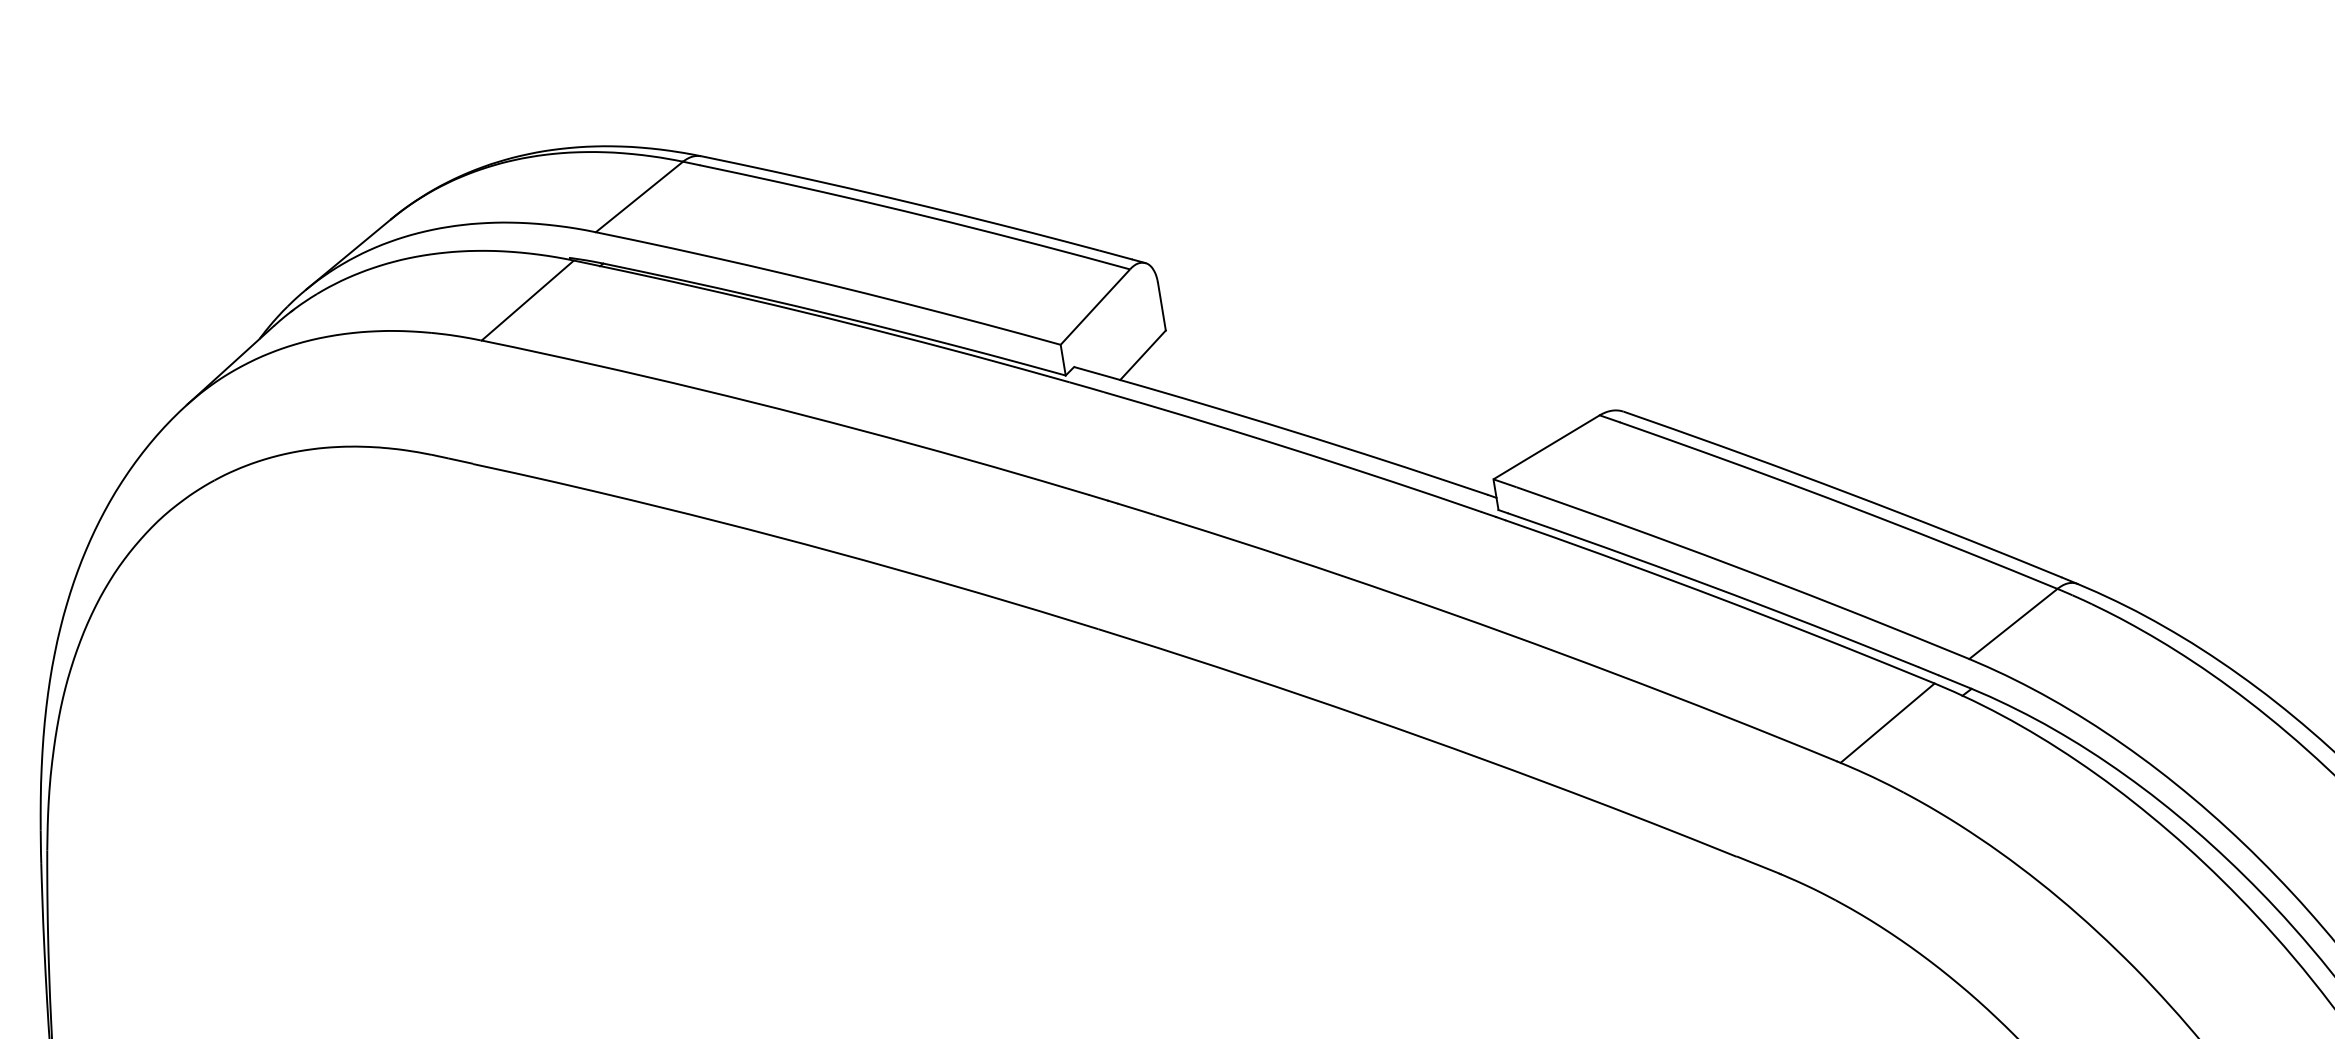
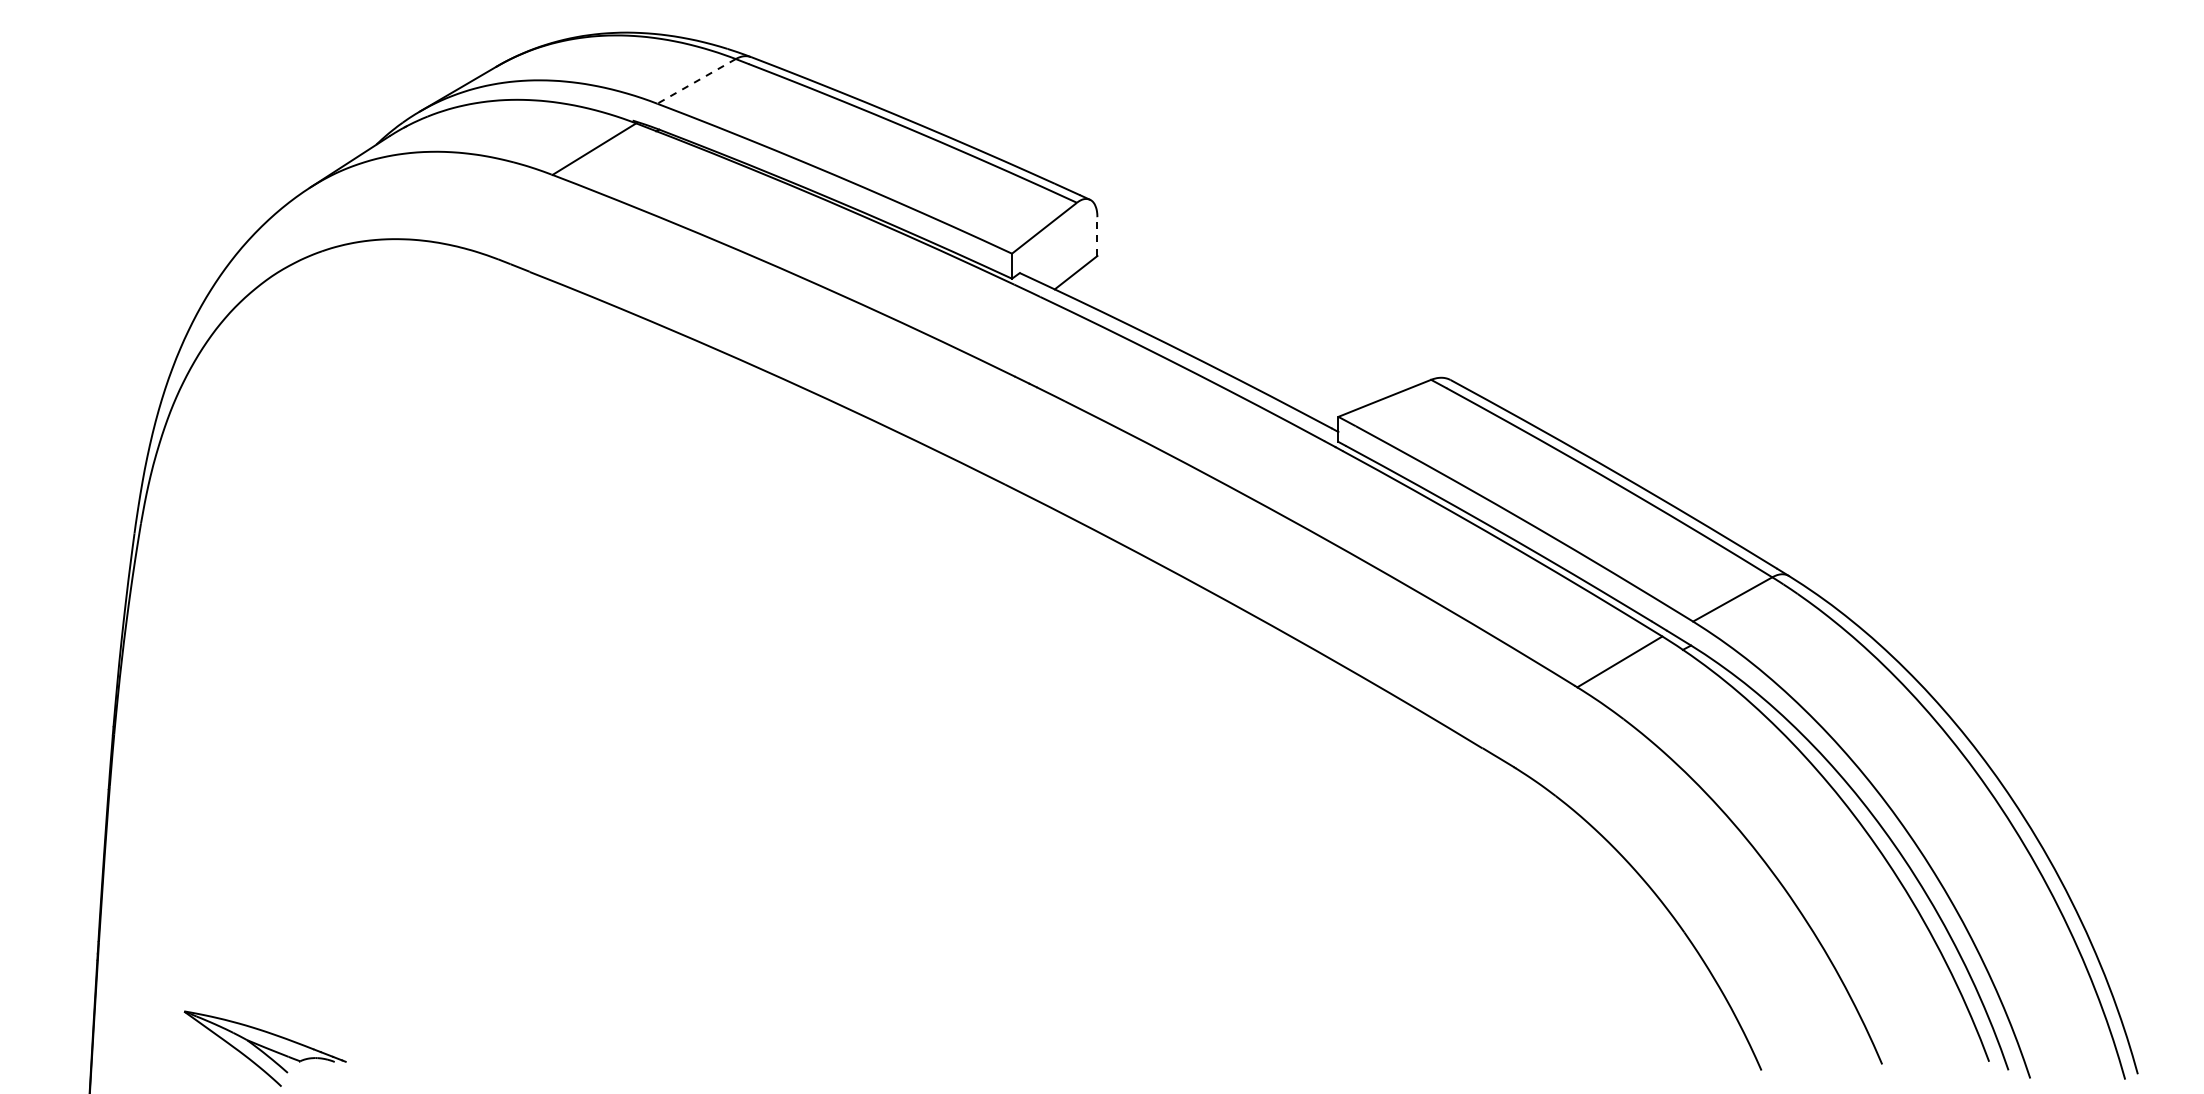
line: (639, 197) -> (696, 81), solid -> dashed
line: (1161, 306) -> (1097, 236), solid -> dashed

